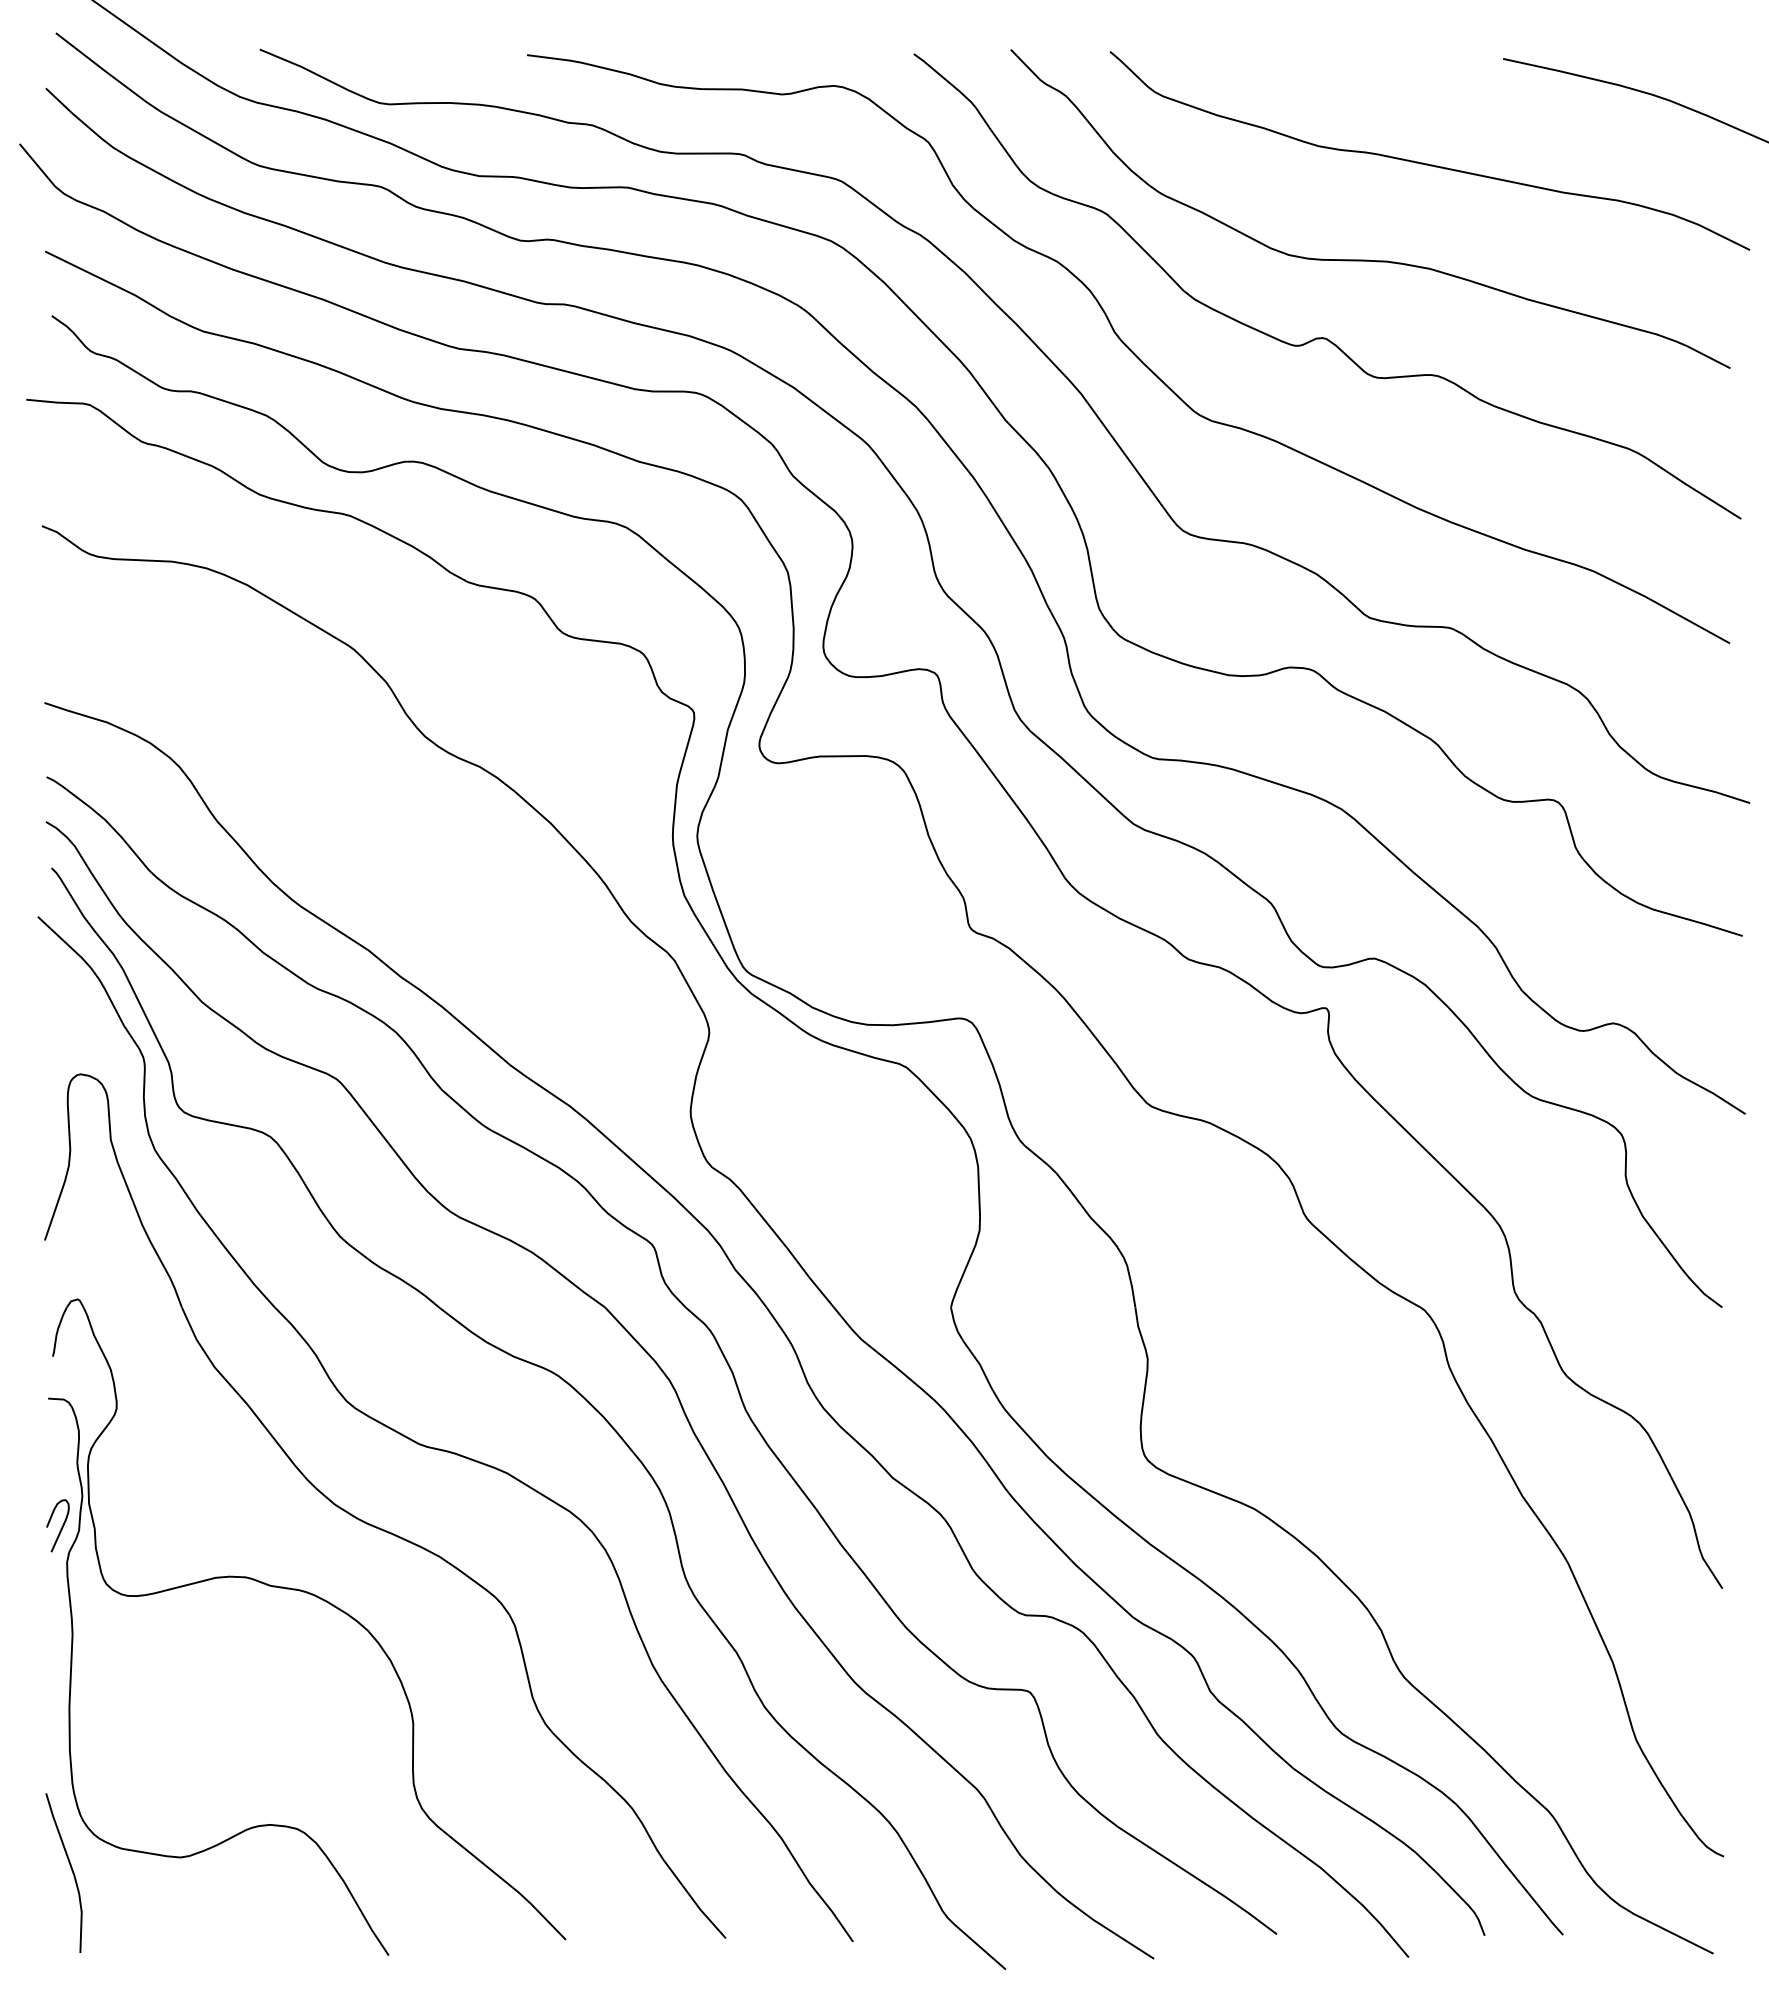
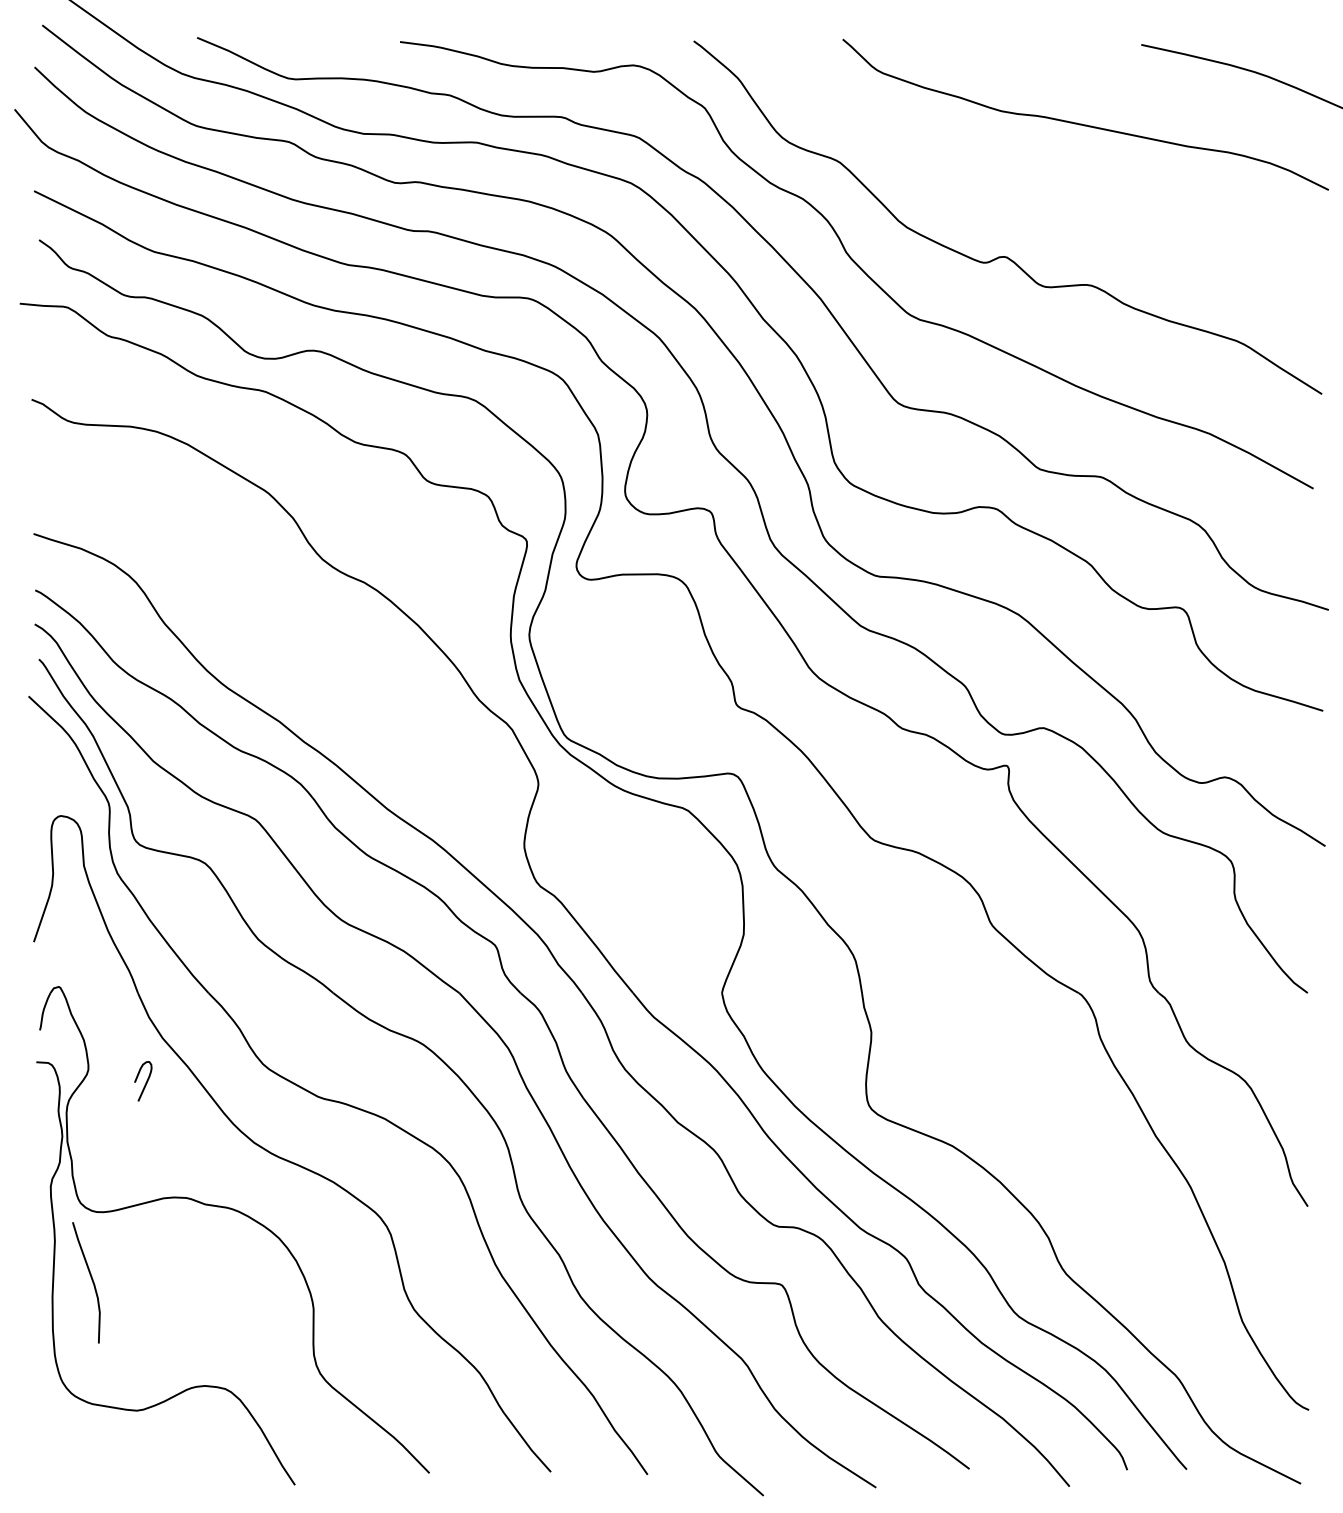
curve: (1368, 259) -> (1039, 197), removed
curve: (61, 1526) -> (145, 1081), moved
curve: (70, 1868) -> (91, 1279), moved

